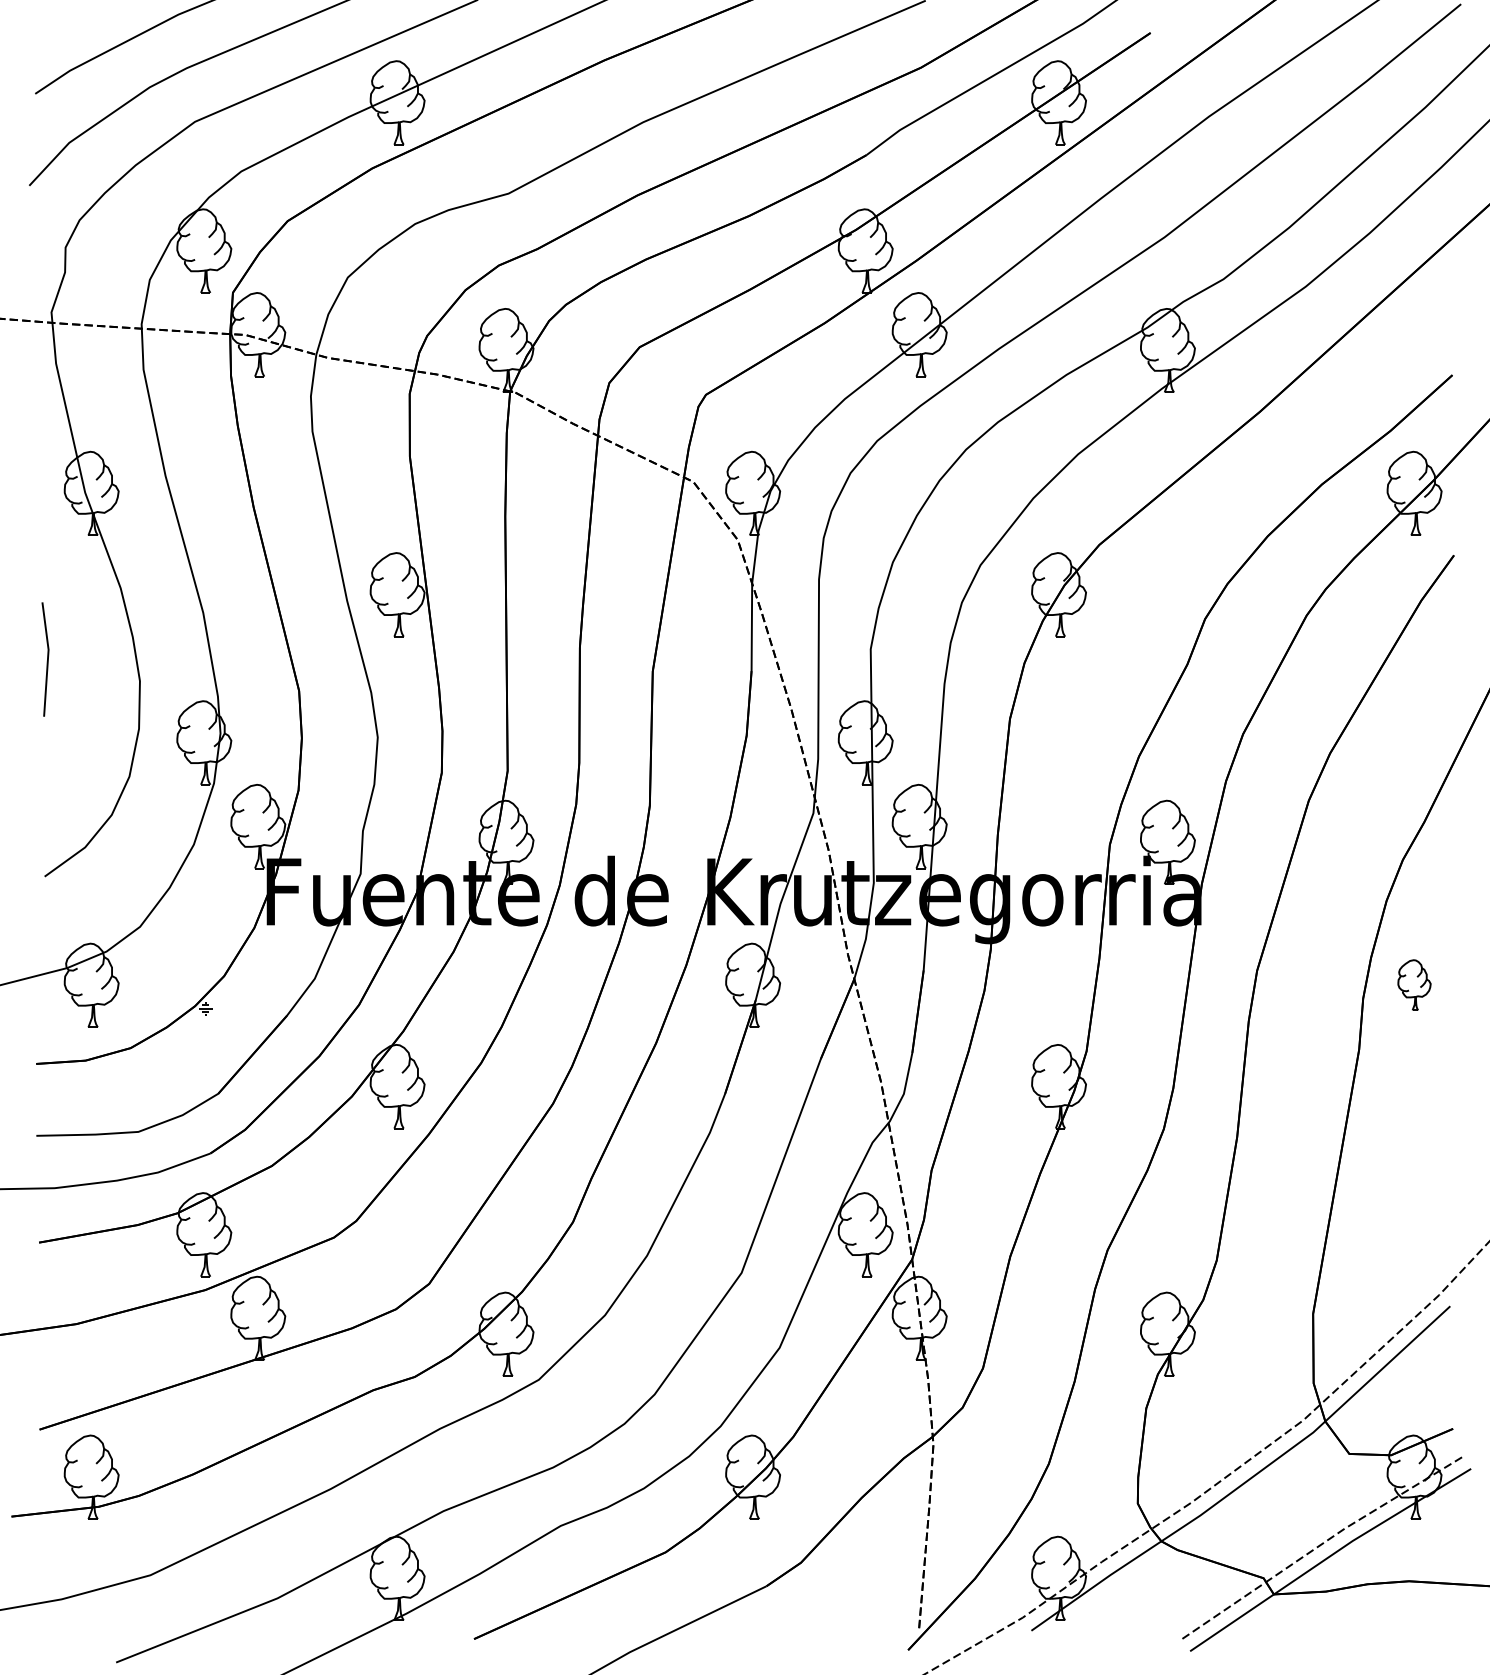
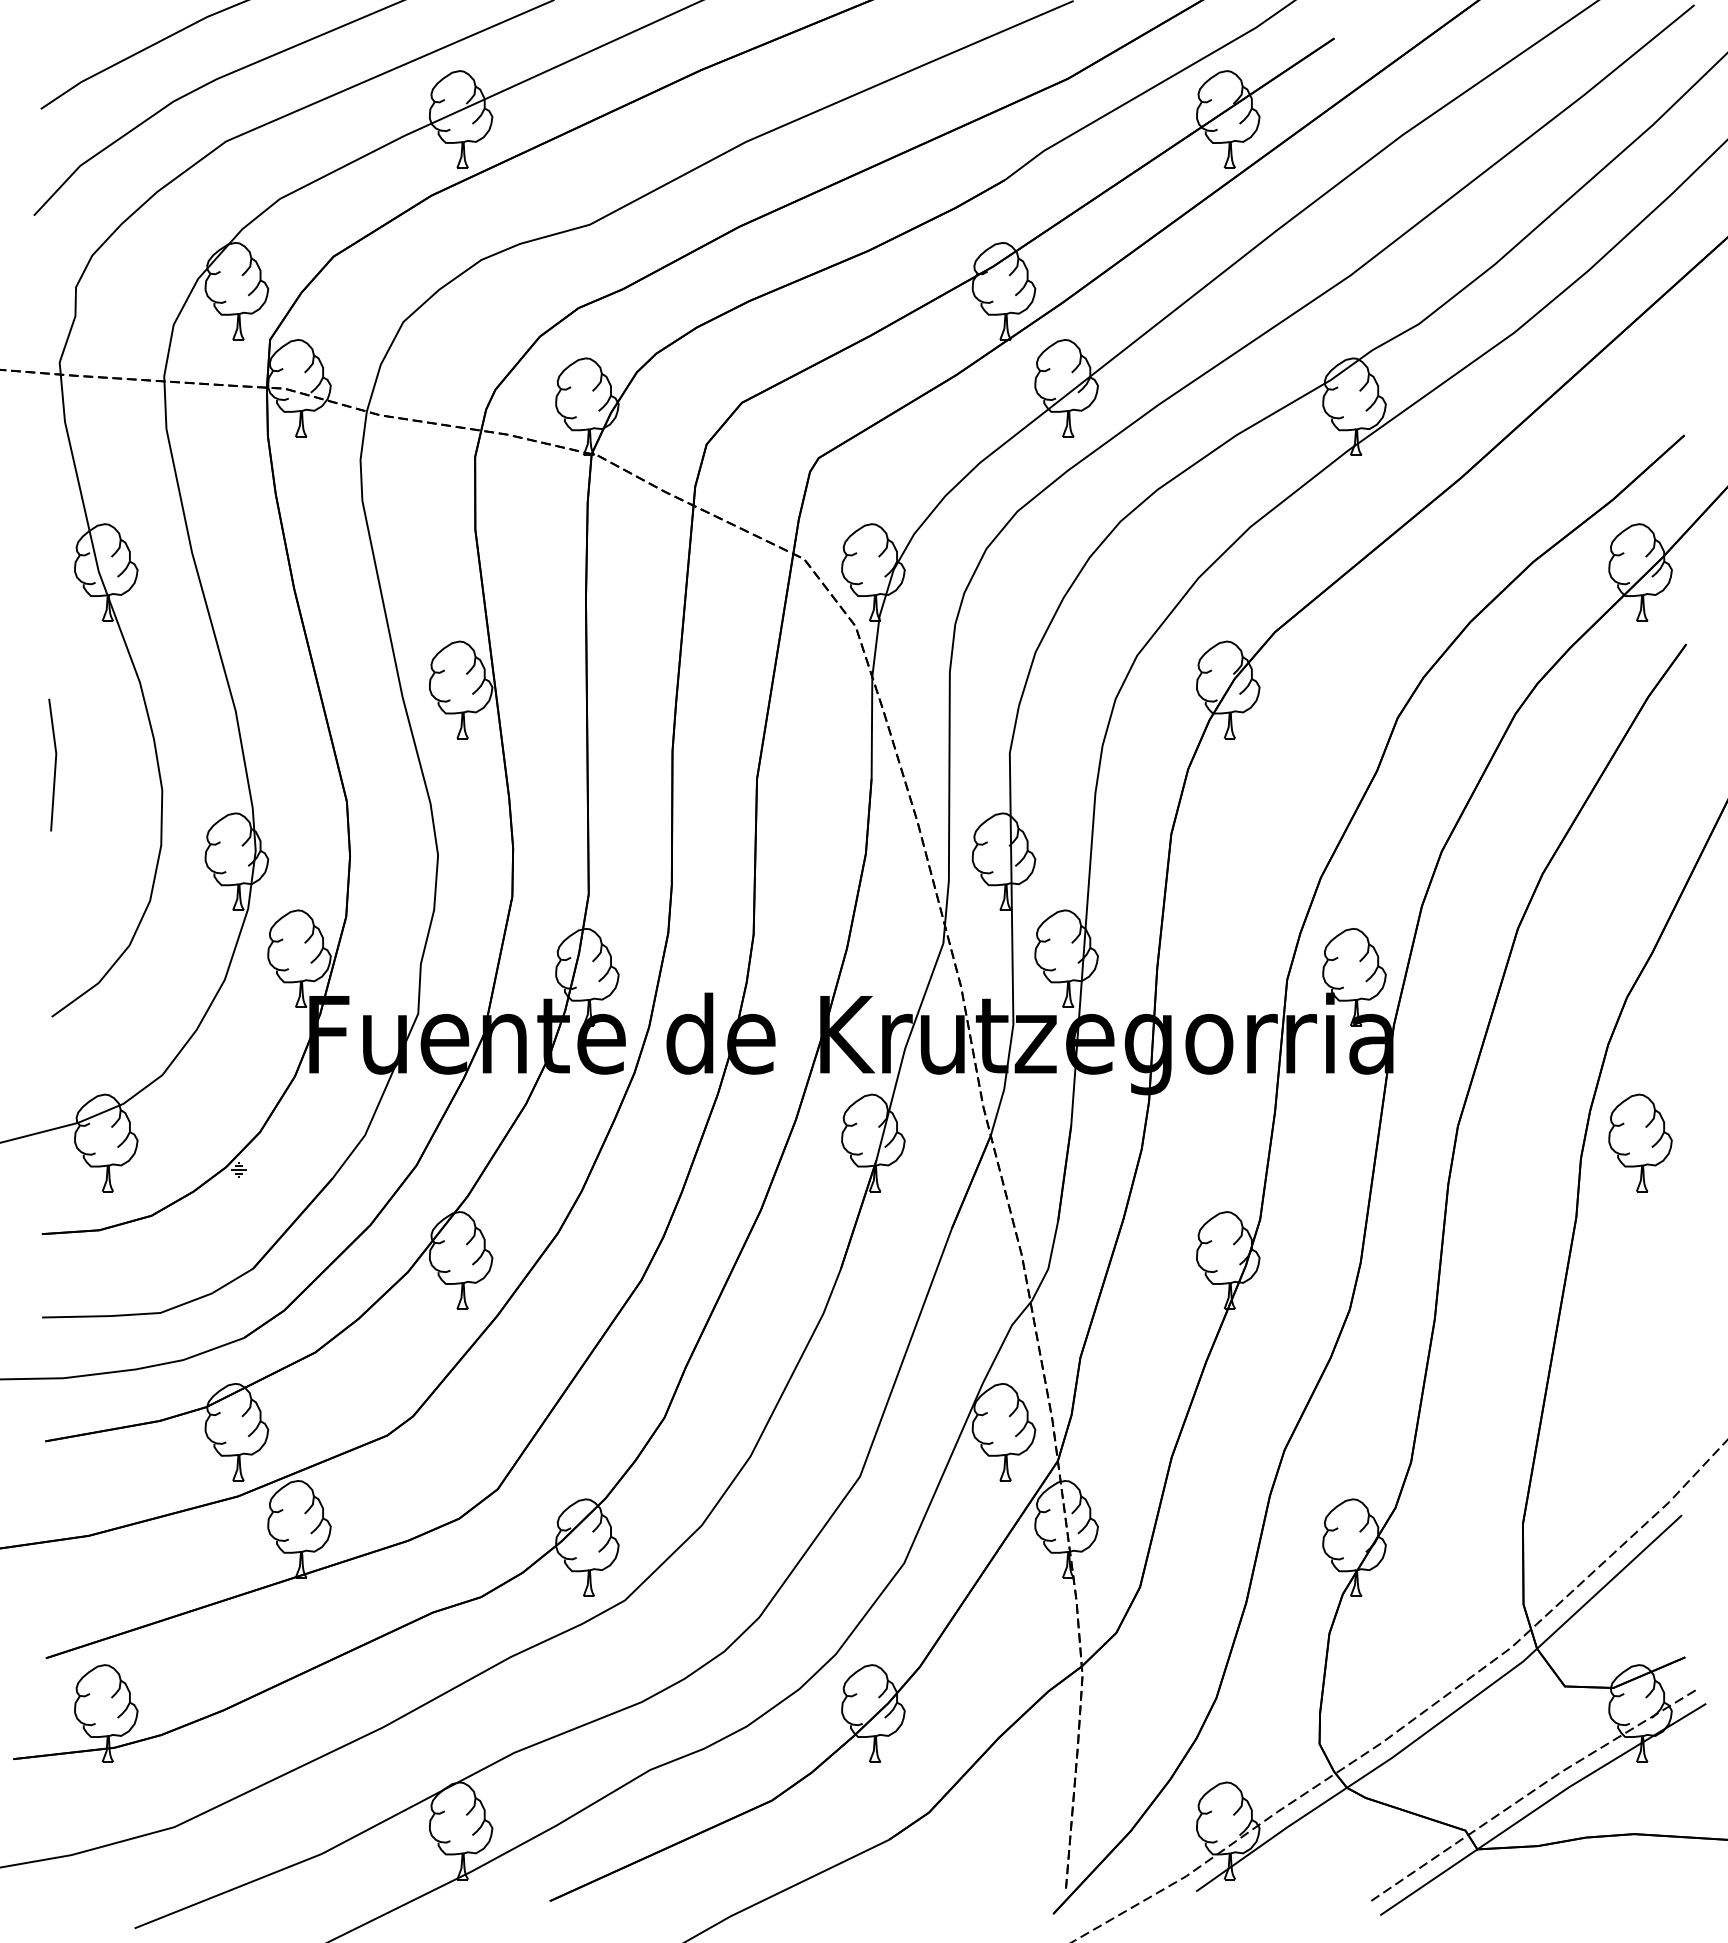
part: (1414, 984) -> (1640, 1141), size x1.67

